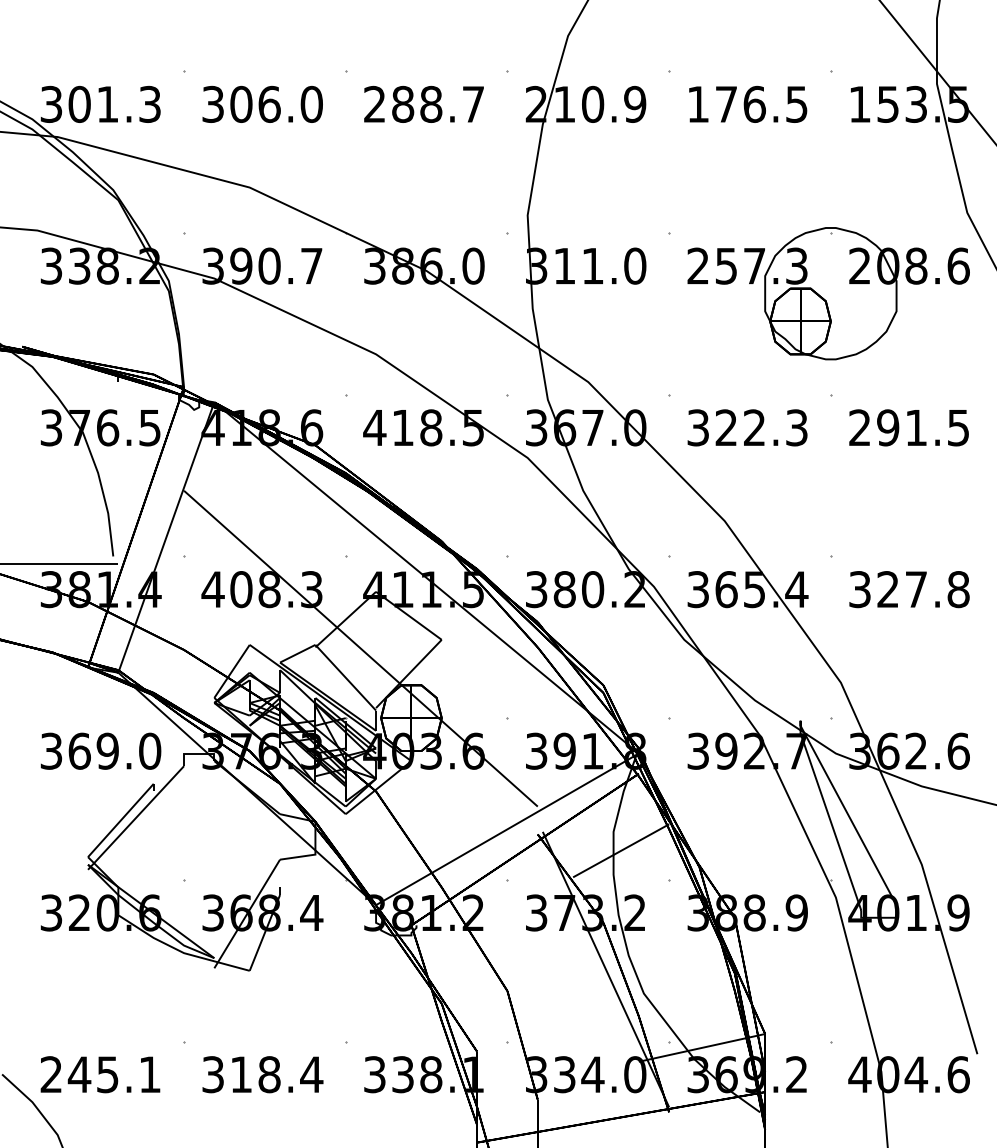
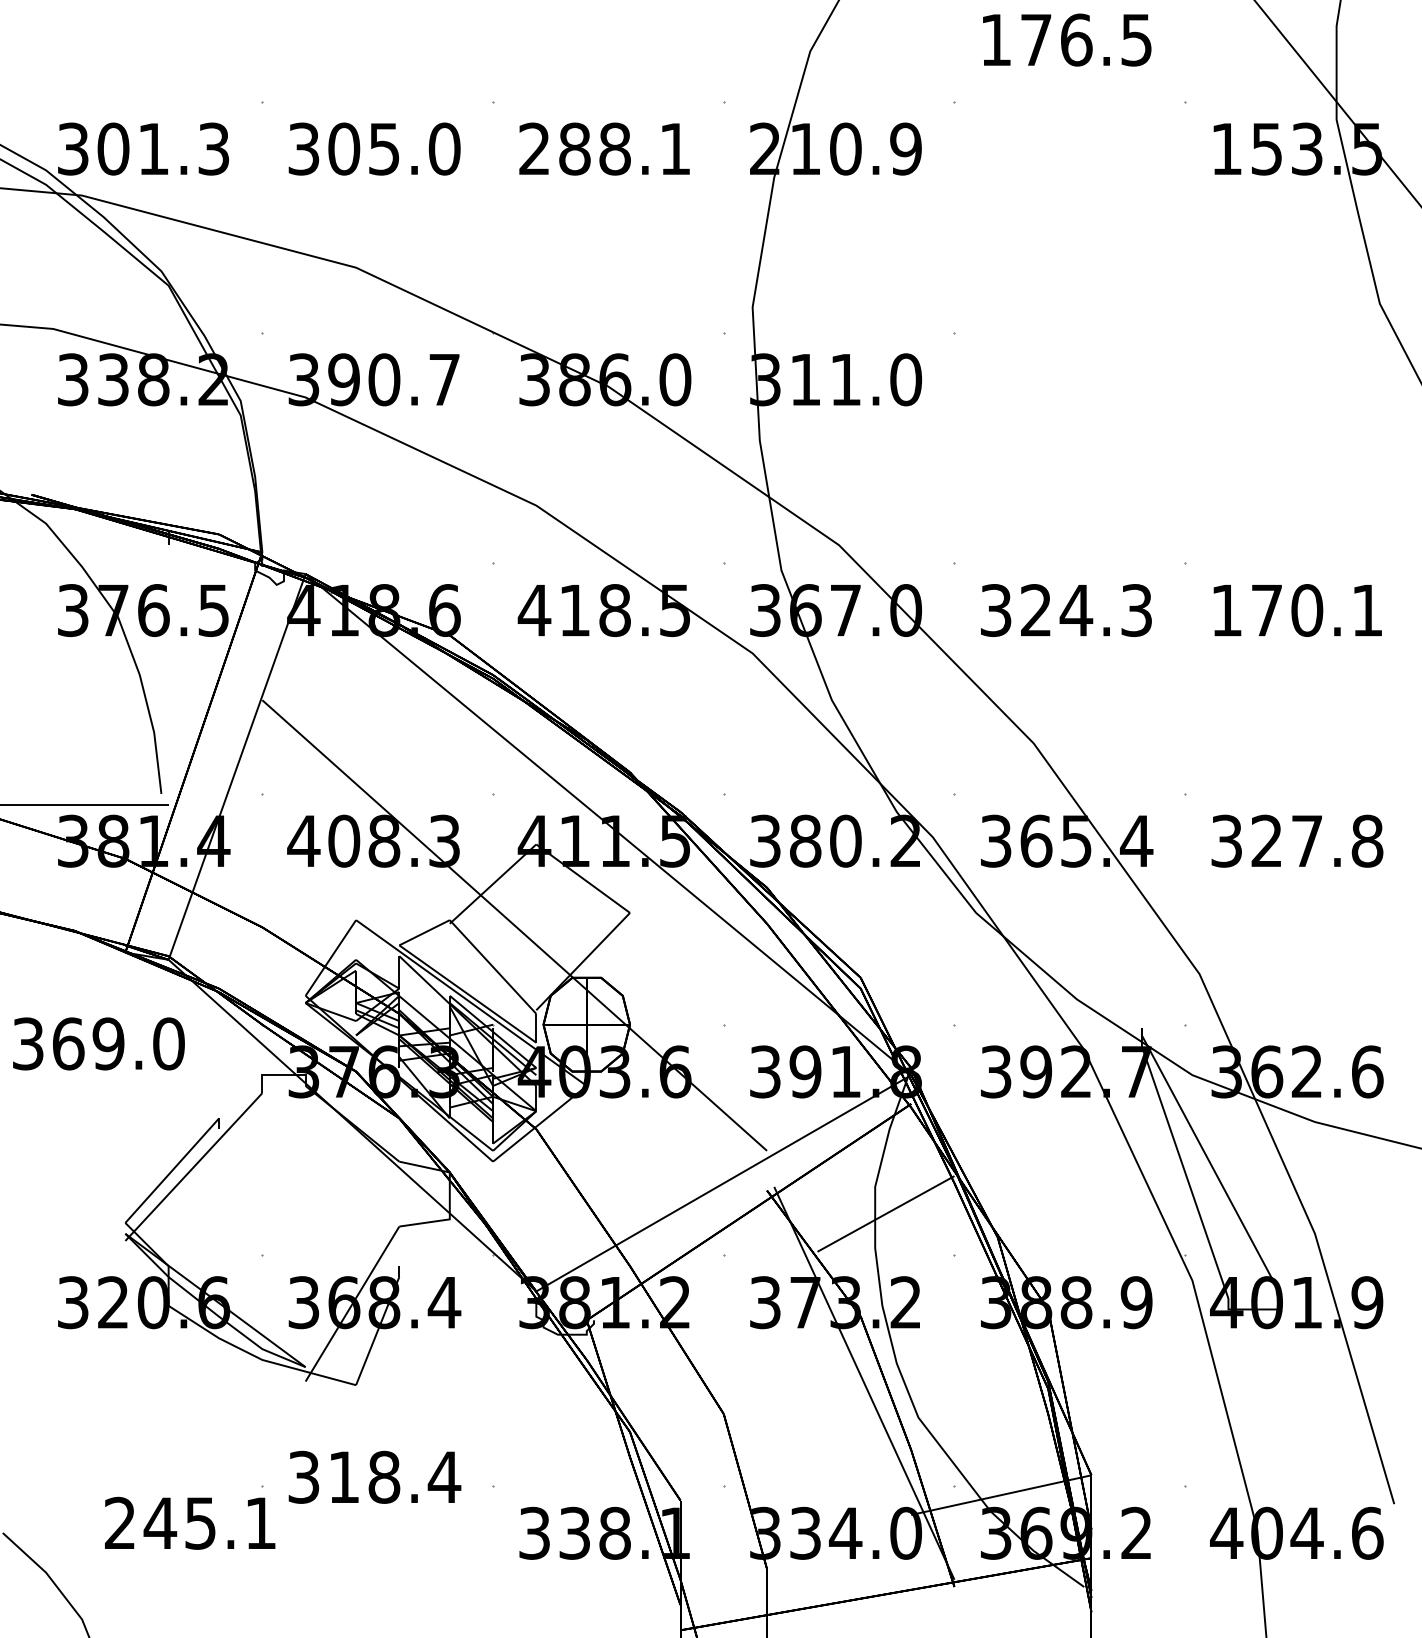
text: (269, 104) -> (384, 148), 306.0 -> 305.0
text: (473, 104) -> (675, 148), 288.7 -> 288.1
text: (748, 104) -> (1067, 39), moved
part: (828, 293) -> (1181, 418), removed
text: (754, 427) -> (1076, 610), 322.3 -> 324.3
text: (908, 427) -> (1296, 610), 291.5 -> 170.1
text: (100, 750) -> (98, 1043), moved
text: (100, 1074) -> (190, 1522), moved
text: (262, 1074) -> (374, 1476), moved

